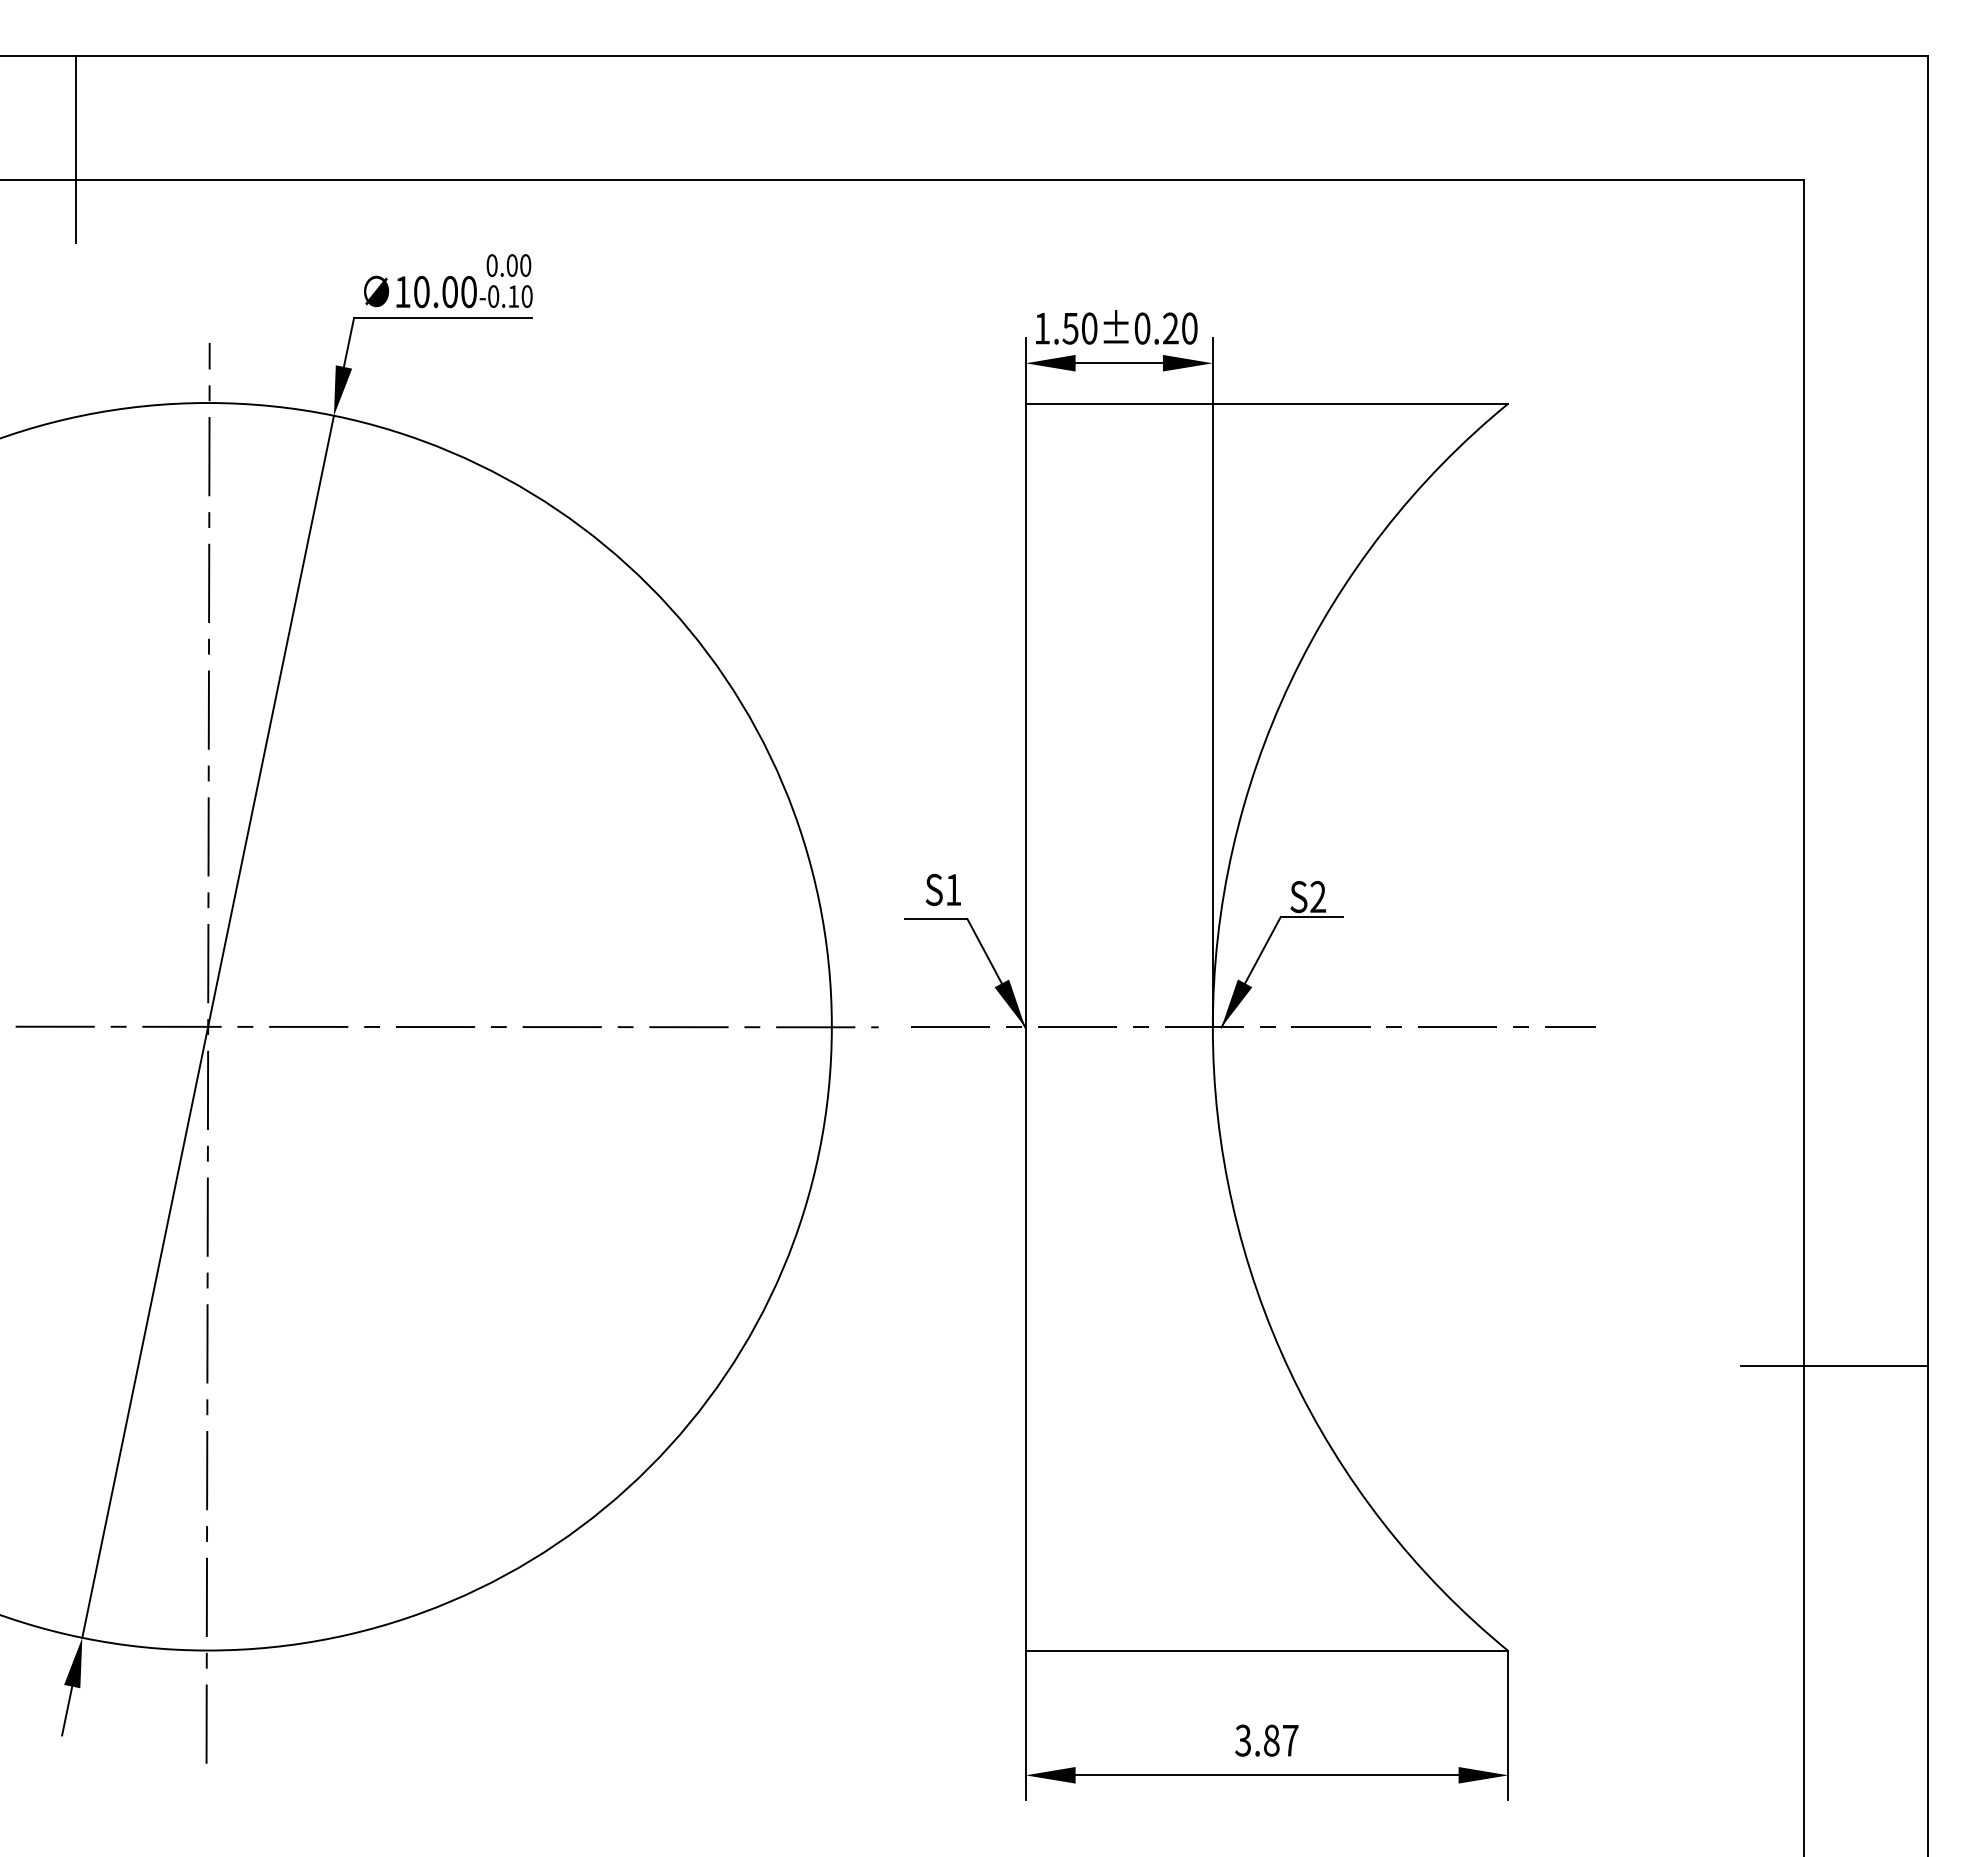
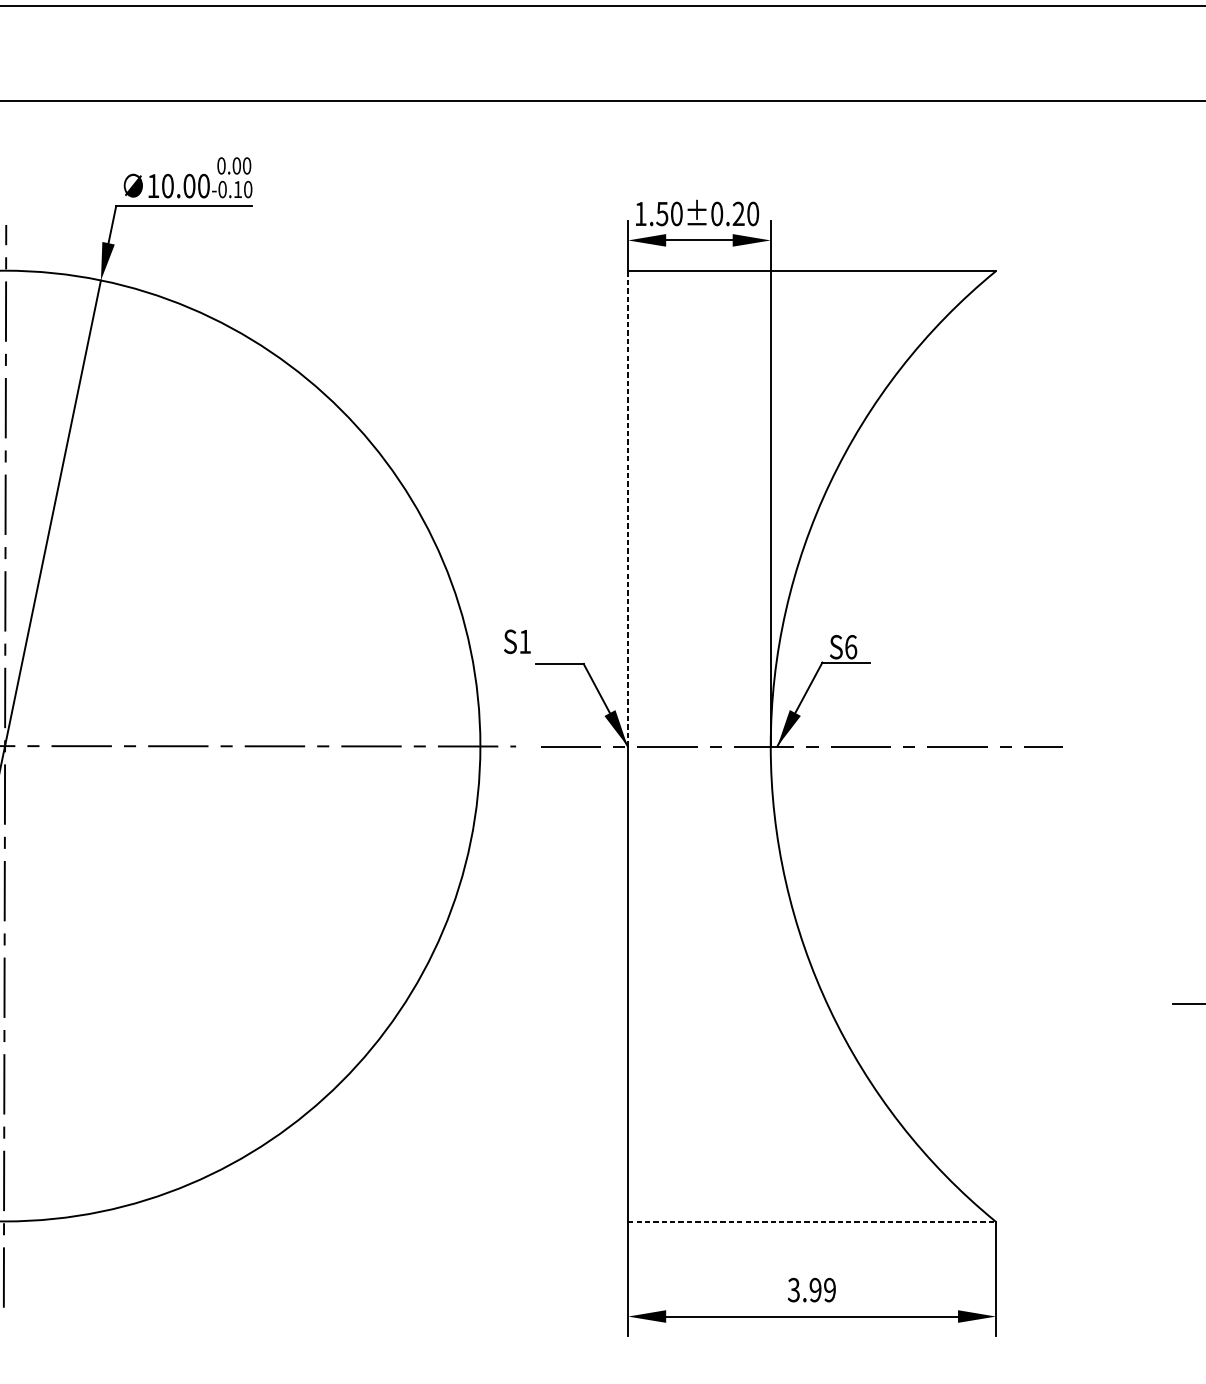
line: (1025, 715) -> (627, 508), solid -> dashed
text: (942, 889) -> (516, 641), moved
text: (1318, 897) -> (851, 647), S2 -> S6
line: (1267, 1651) -> (812, 1222), solid -> dashed
text: (1280, 1740) -> (822, 1290), 3.87 -> 3.99

